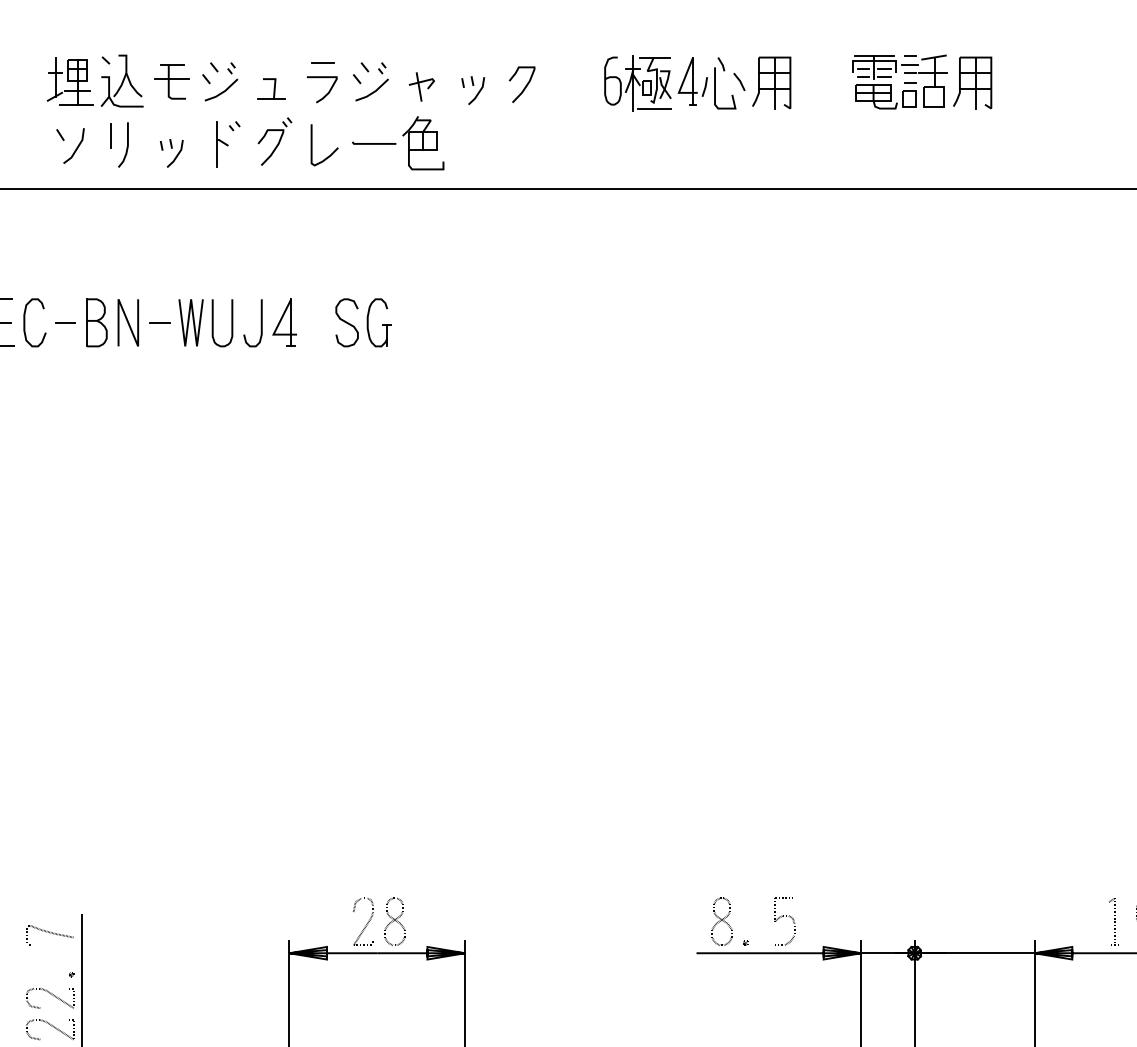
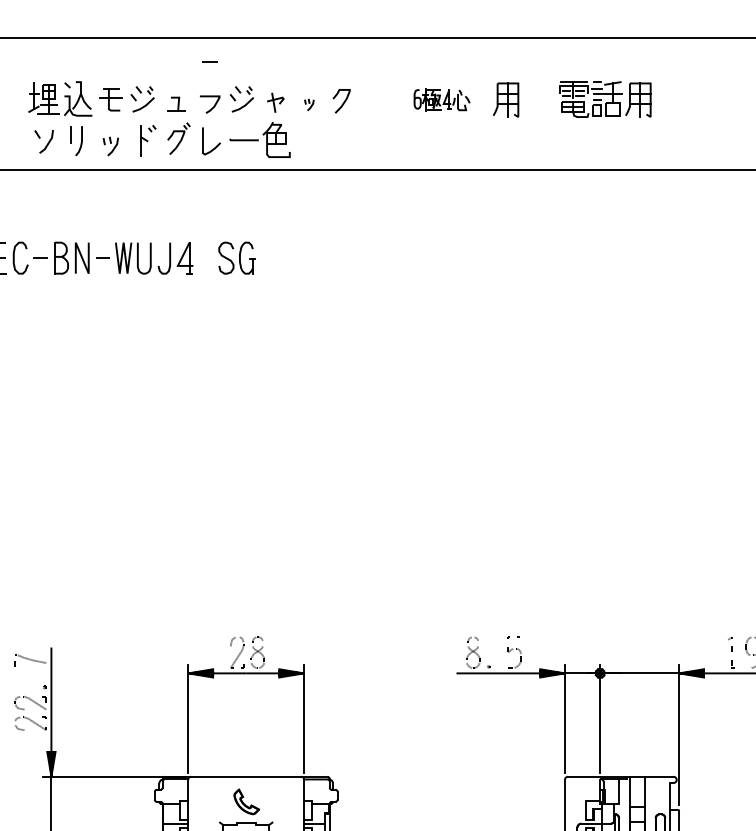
line: (321, 62) -> (209, 61), moved
part: (673, 81) -> (441, 99), size x0.6
part: (473, 89) -> (309, 104), size x0.6

